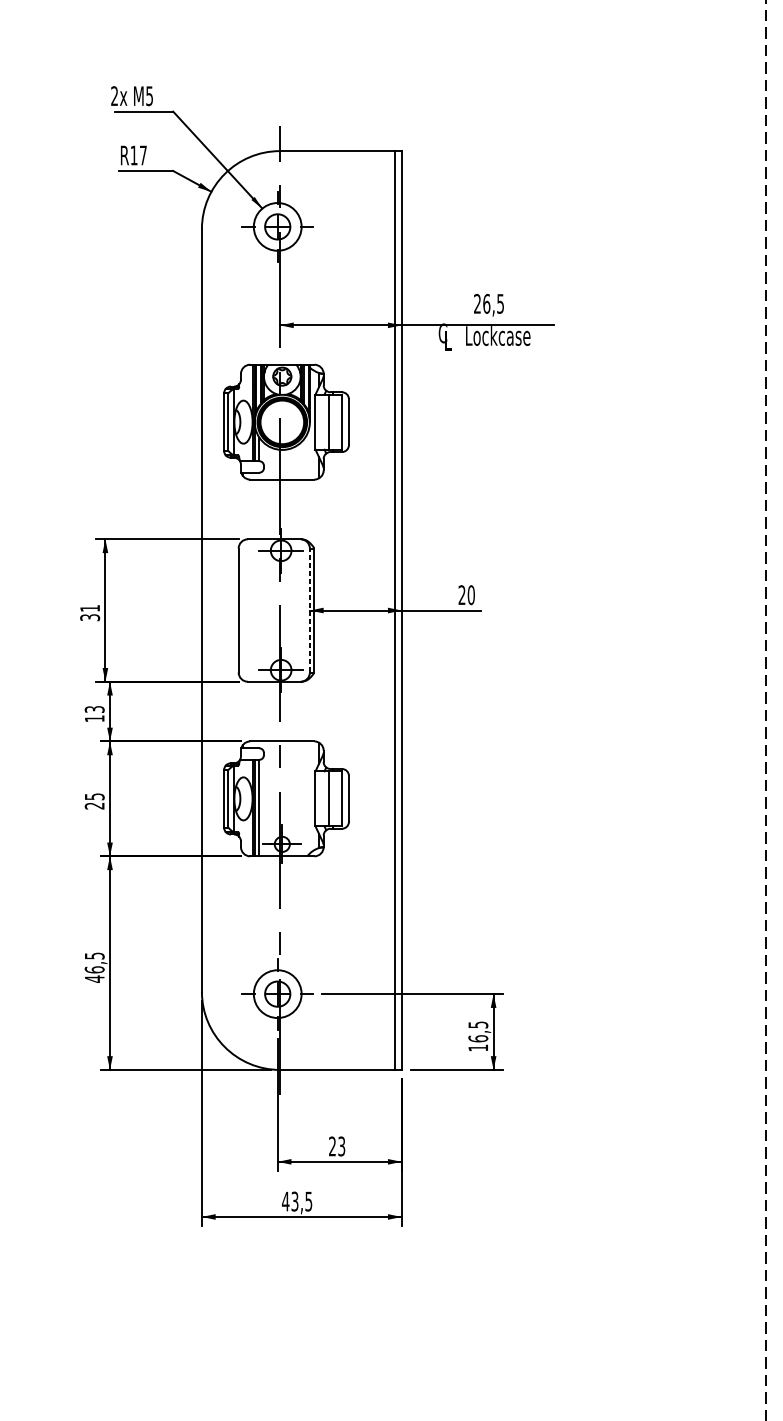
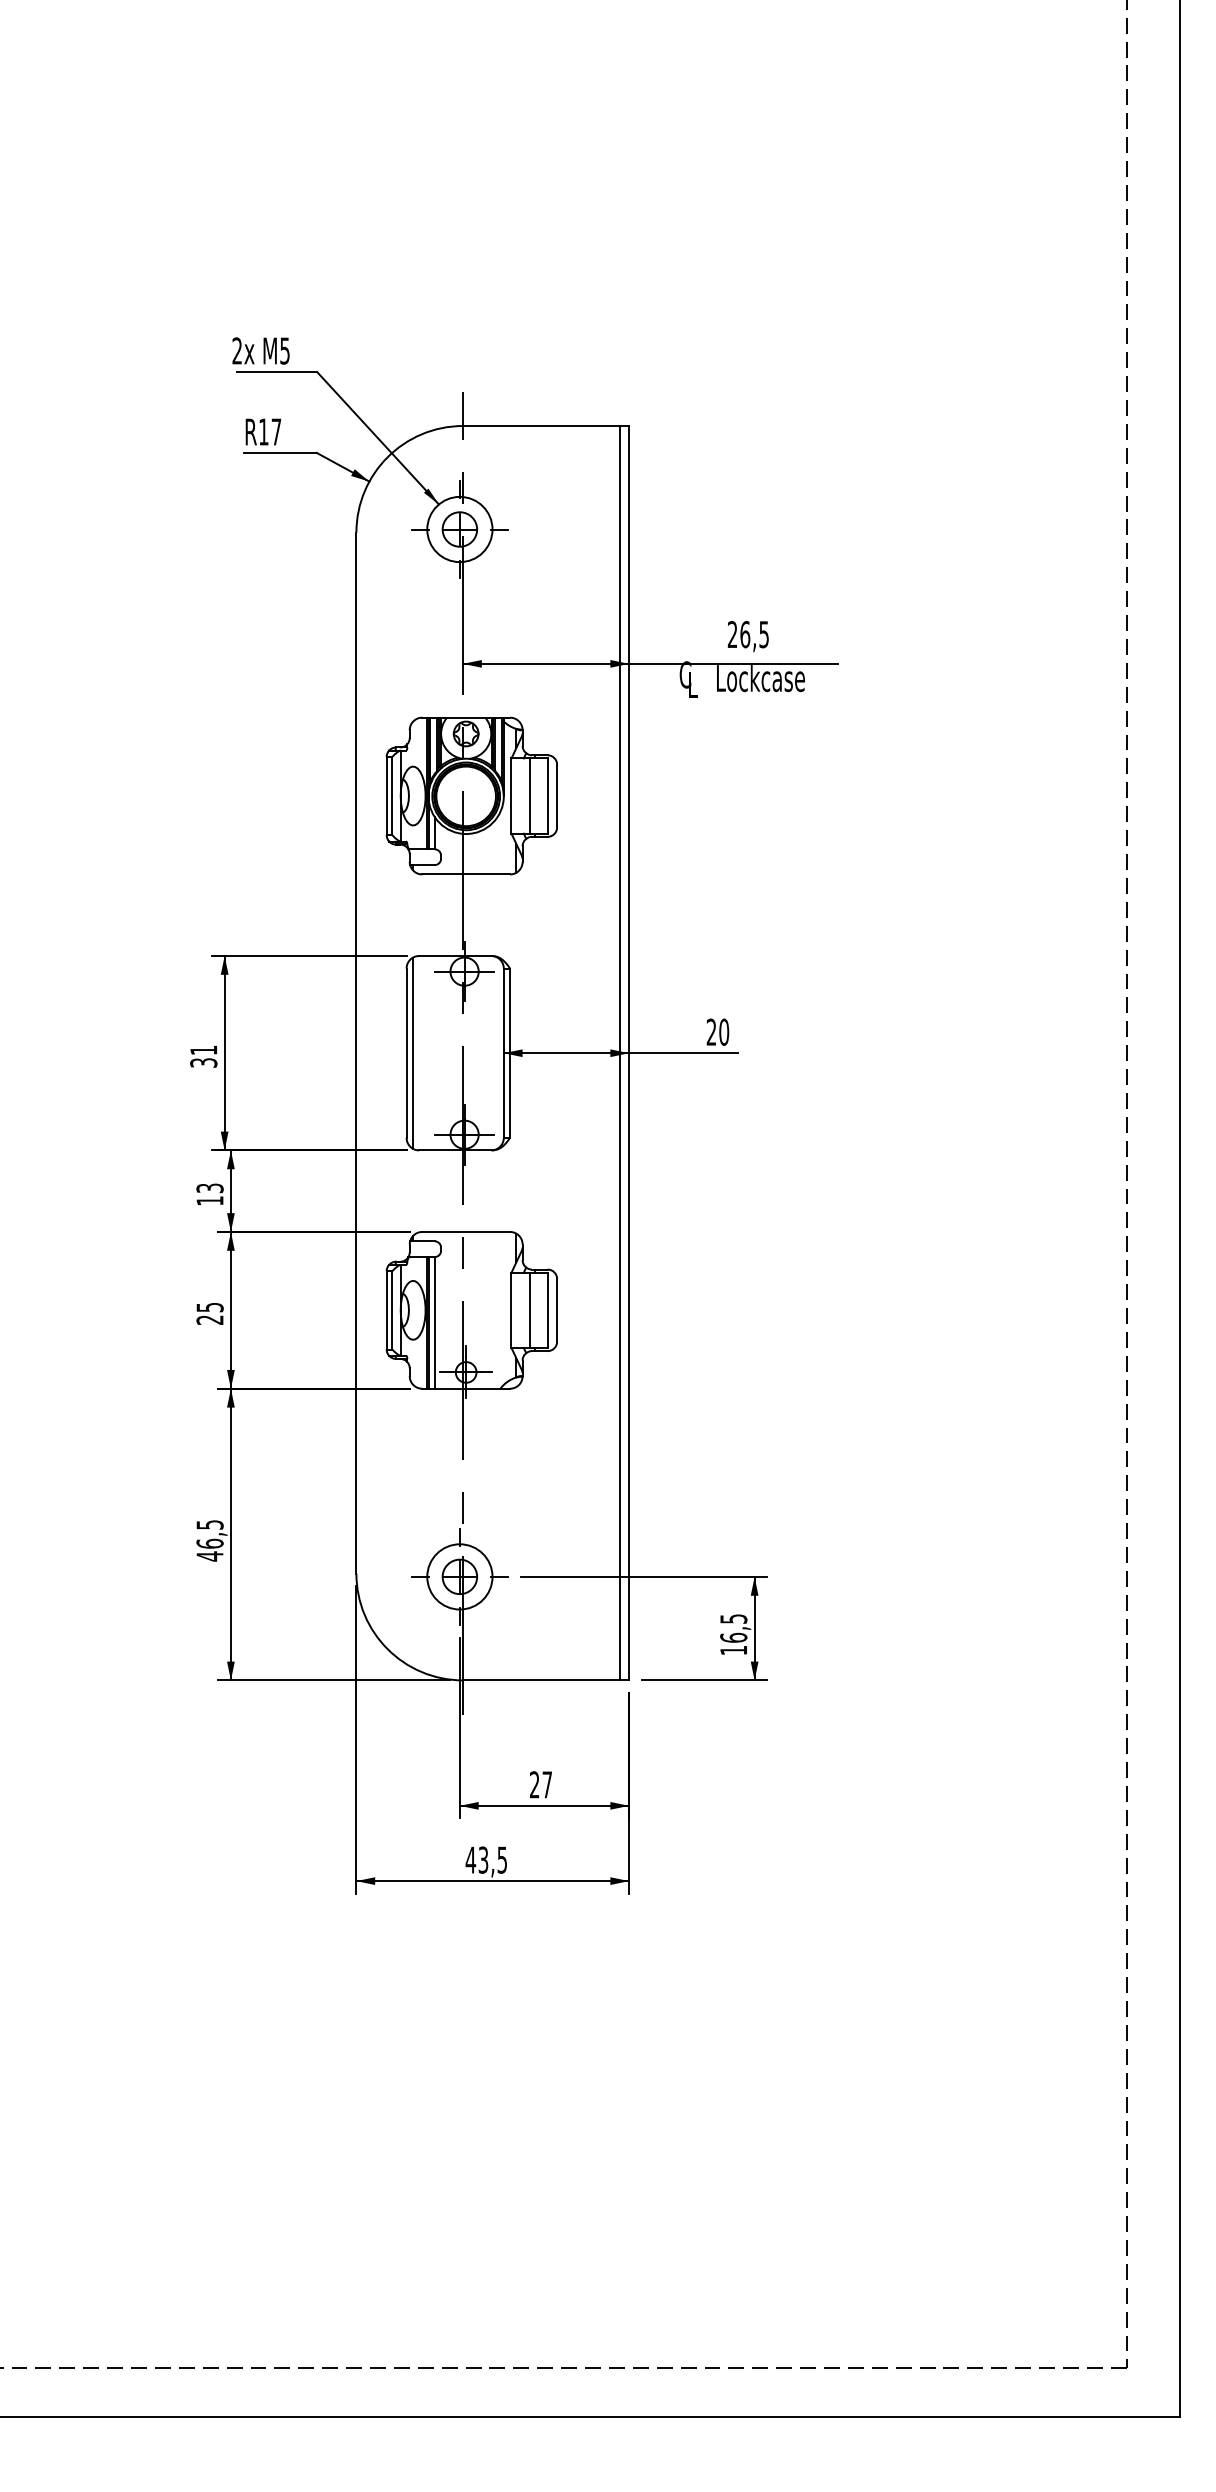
line: (243, 610) -> (412, 1052), added
line: (309, 610) -> (503, 1053), dashed -> solid
text: (341, 1146) -> (546, 1784), 23 -> 27

